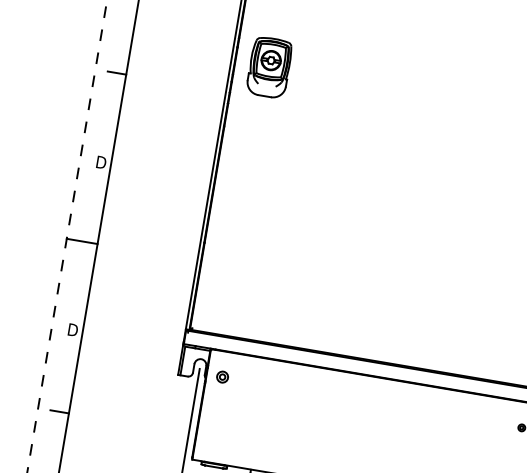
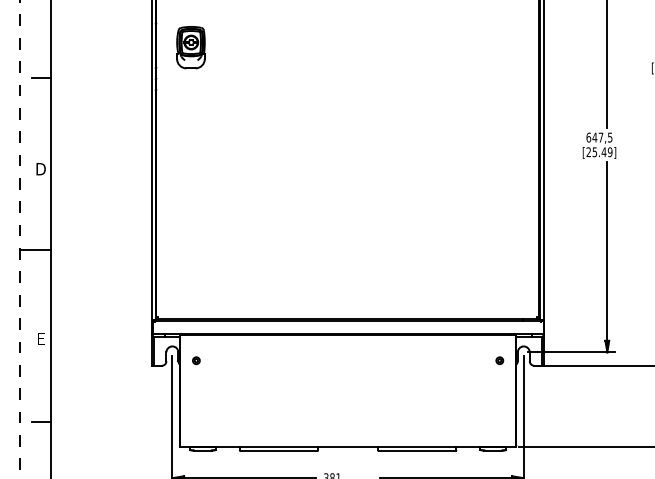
part: (269, 67) -> (190, 47), size x0.71
text: (72, 329) -> (40, 338), D -> E
part: (222, 377) -> (196, 360), size x0.62

